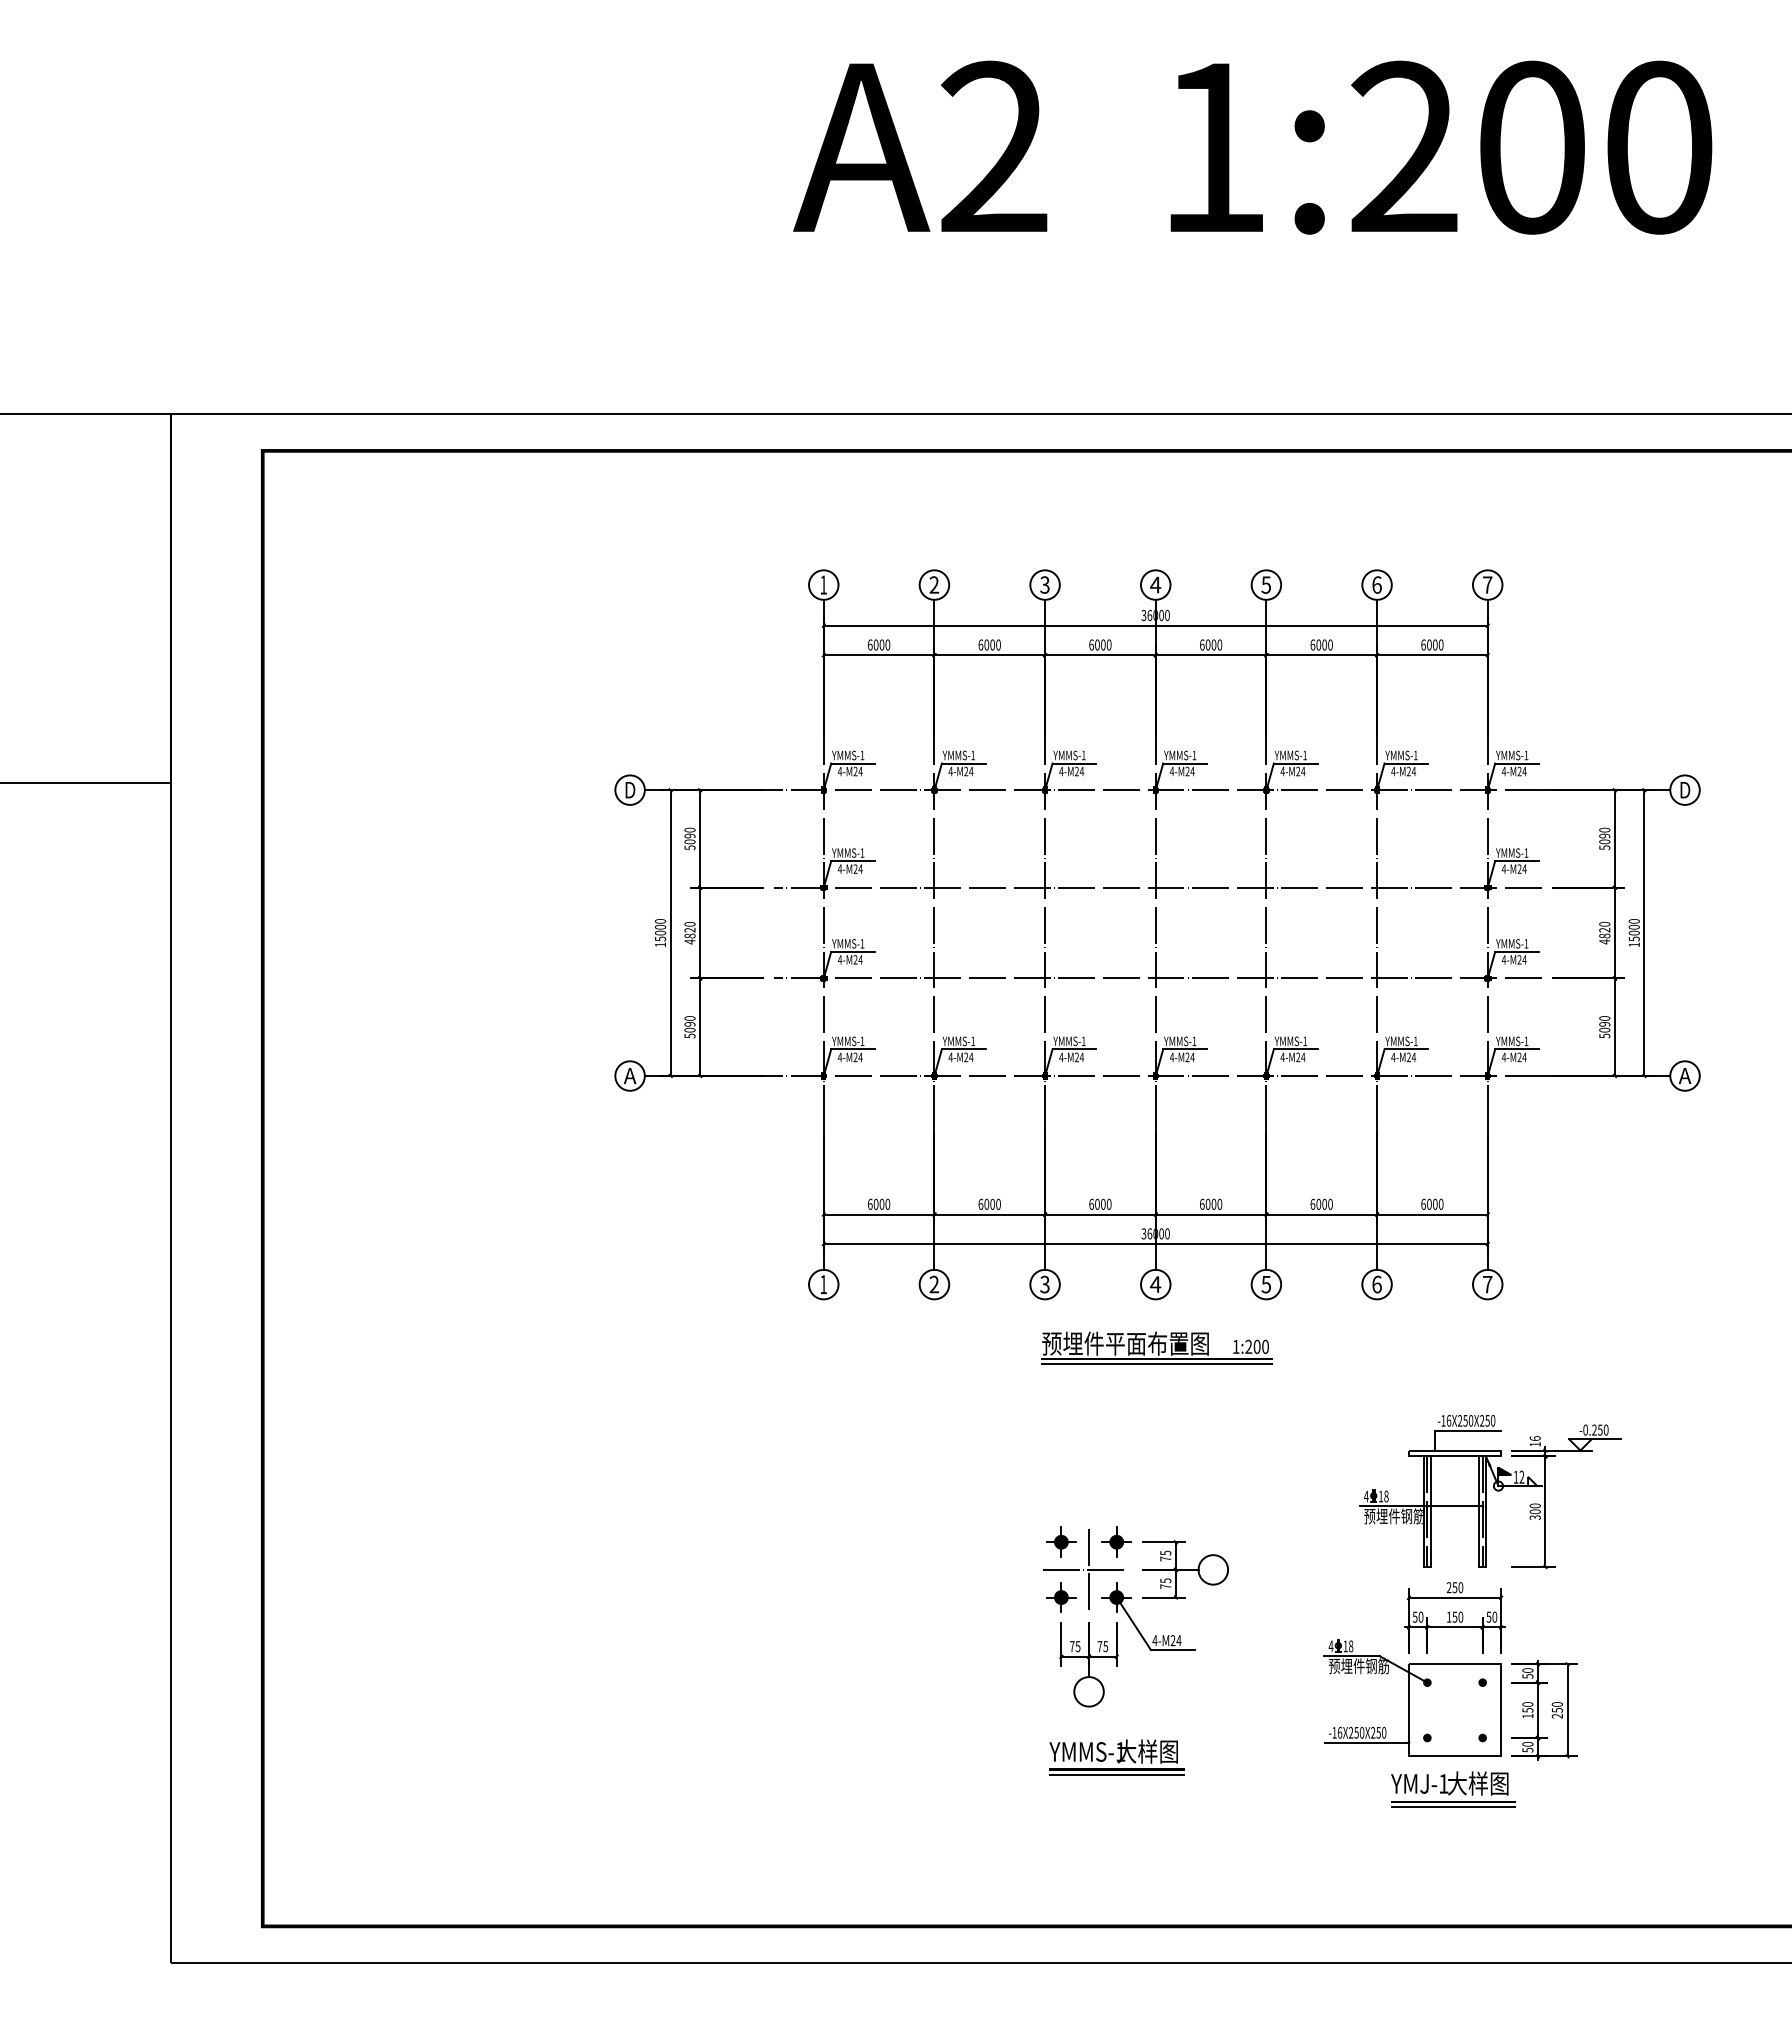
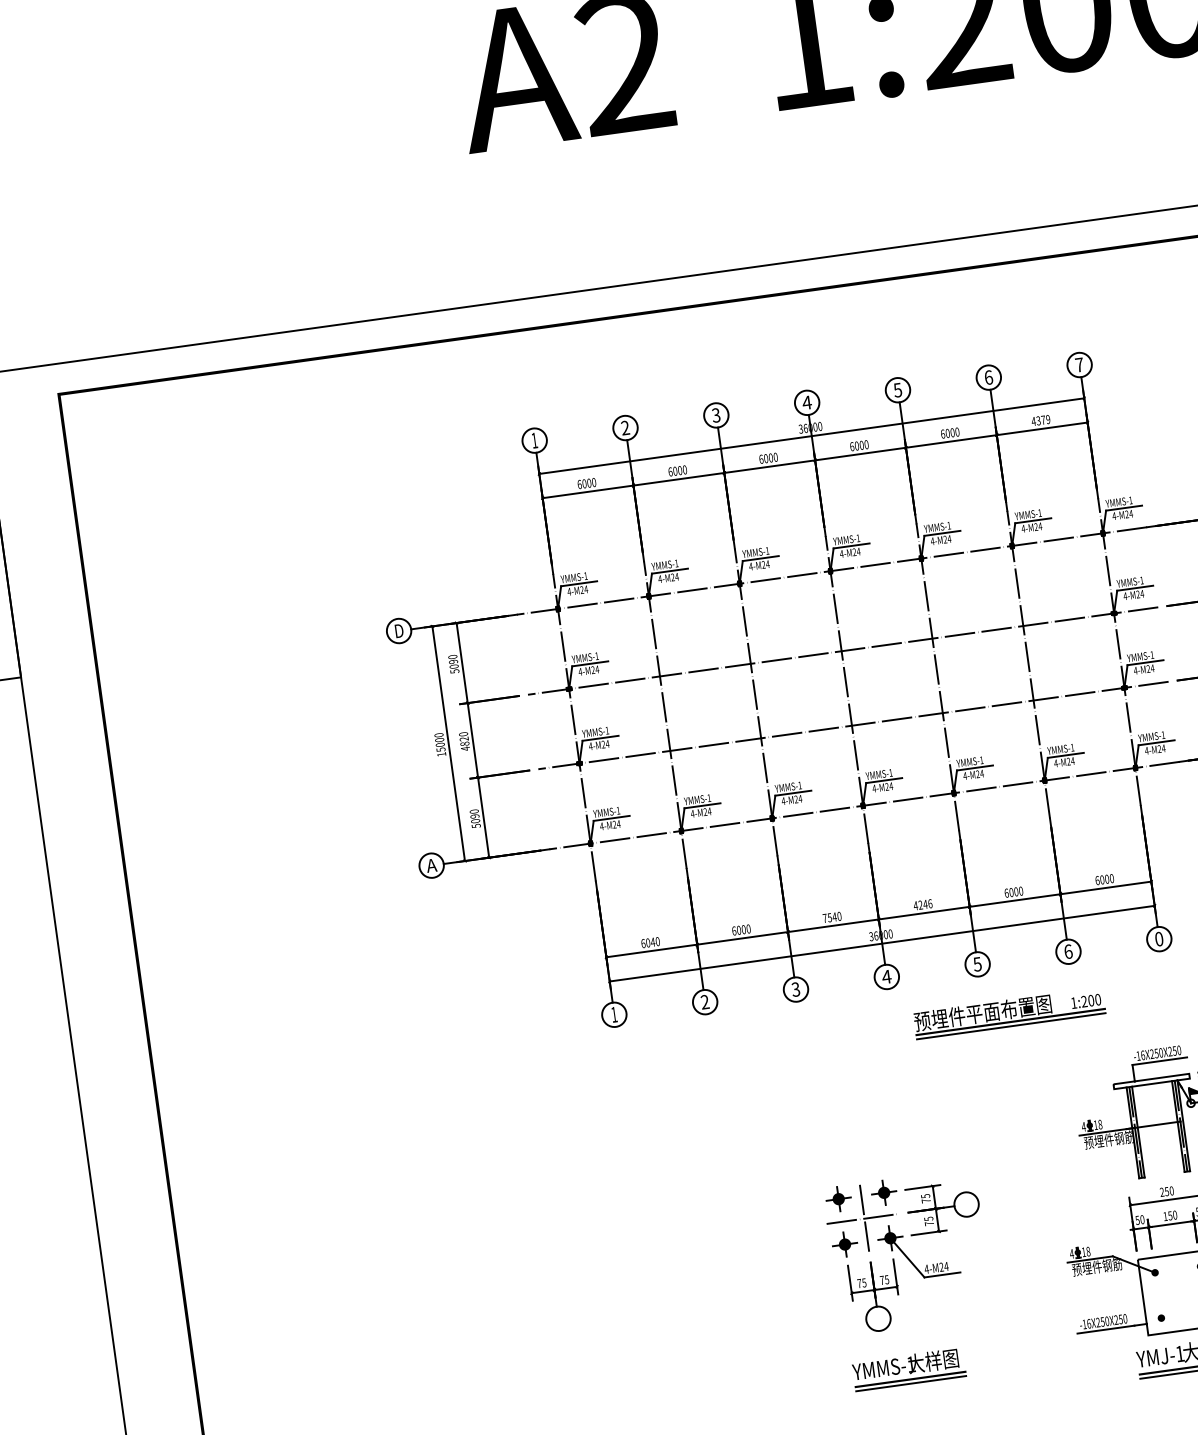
text: (1432, 644) -> (1041, 420), 6000 -> 4379
text: (881, 1203) -> (652, 941), 6000 -> 6040
text: (1097, 1203) -> (829, 917), 6000 -> 7540
text: (1210, 1203) -> (922, 904), 6000 -> 4246
text: (1487, 1284) -> (1159, 939), 7 -> 0
part: (1156, 1347) -> (1008, 1012), moved

